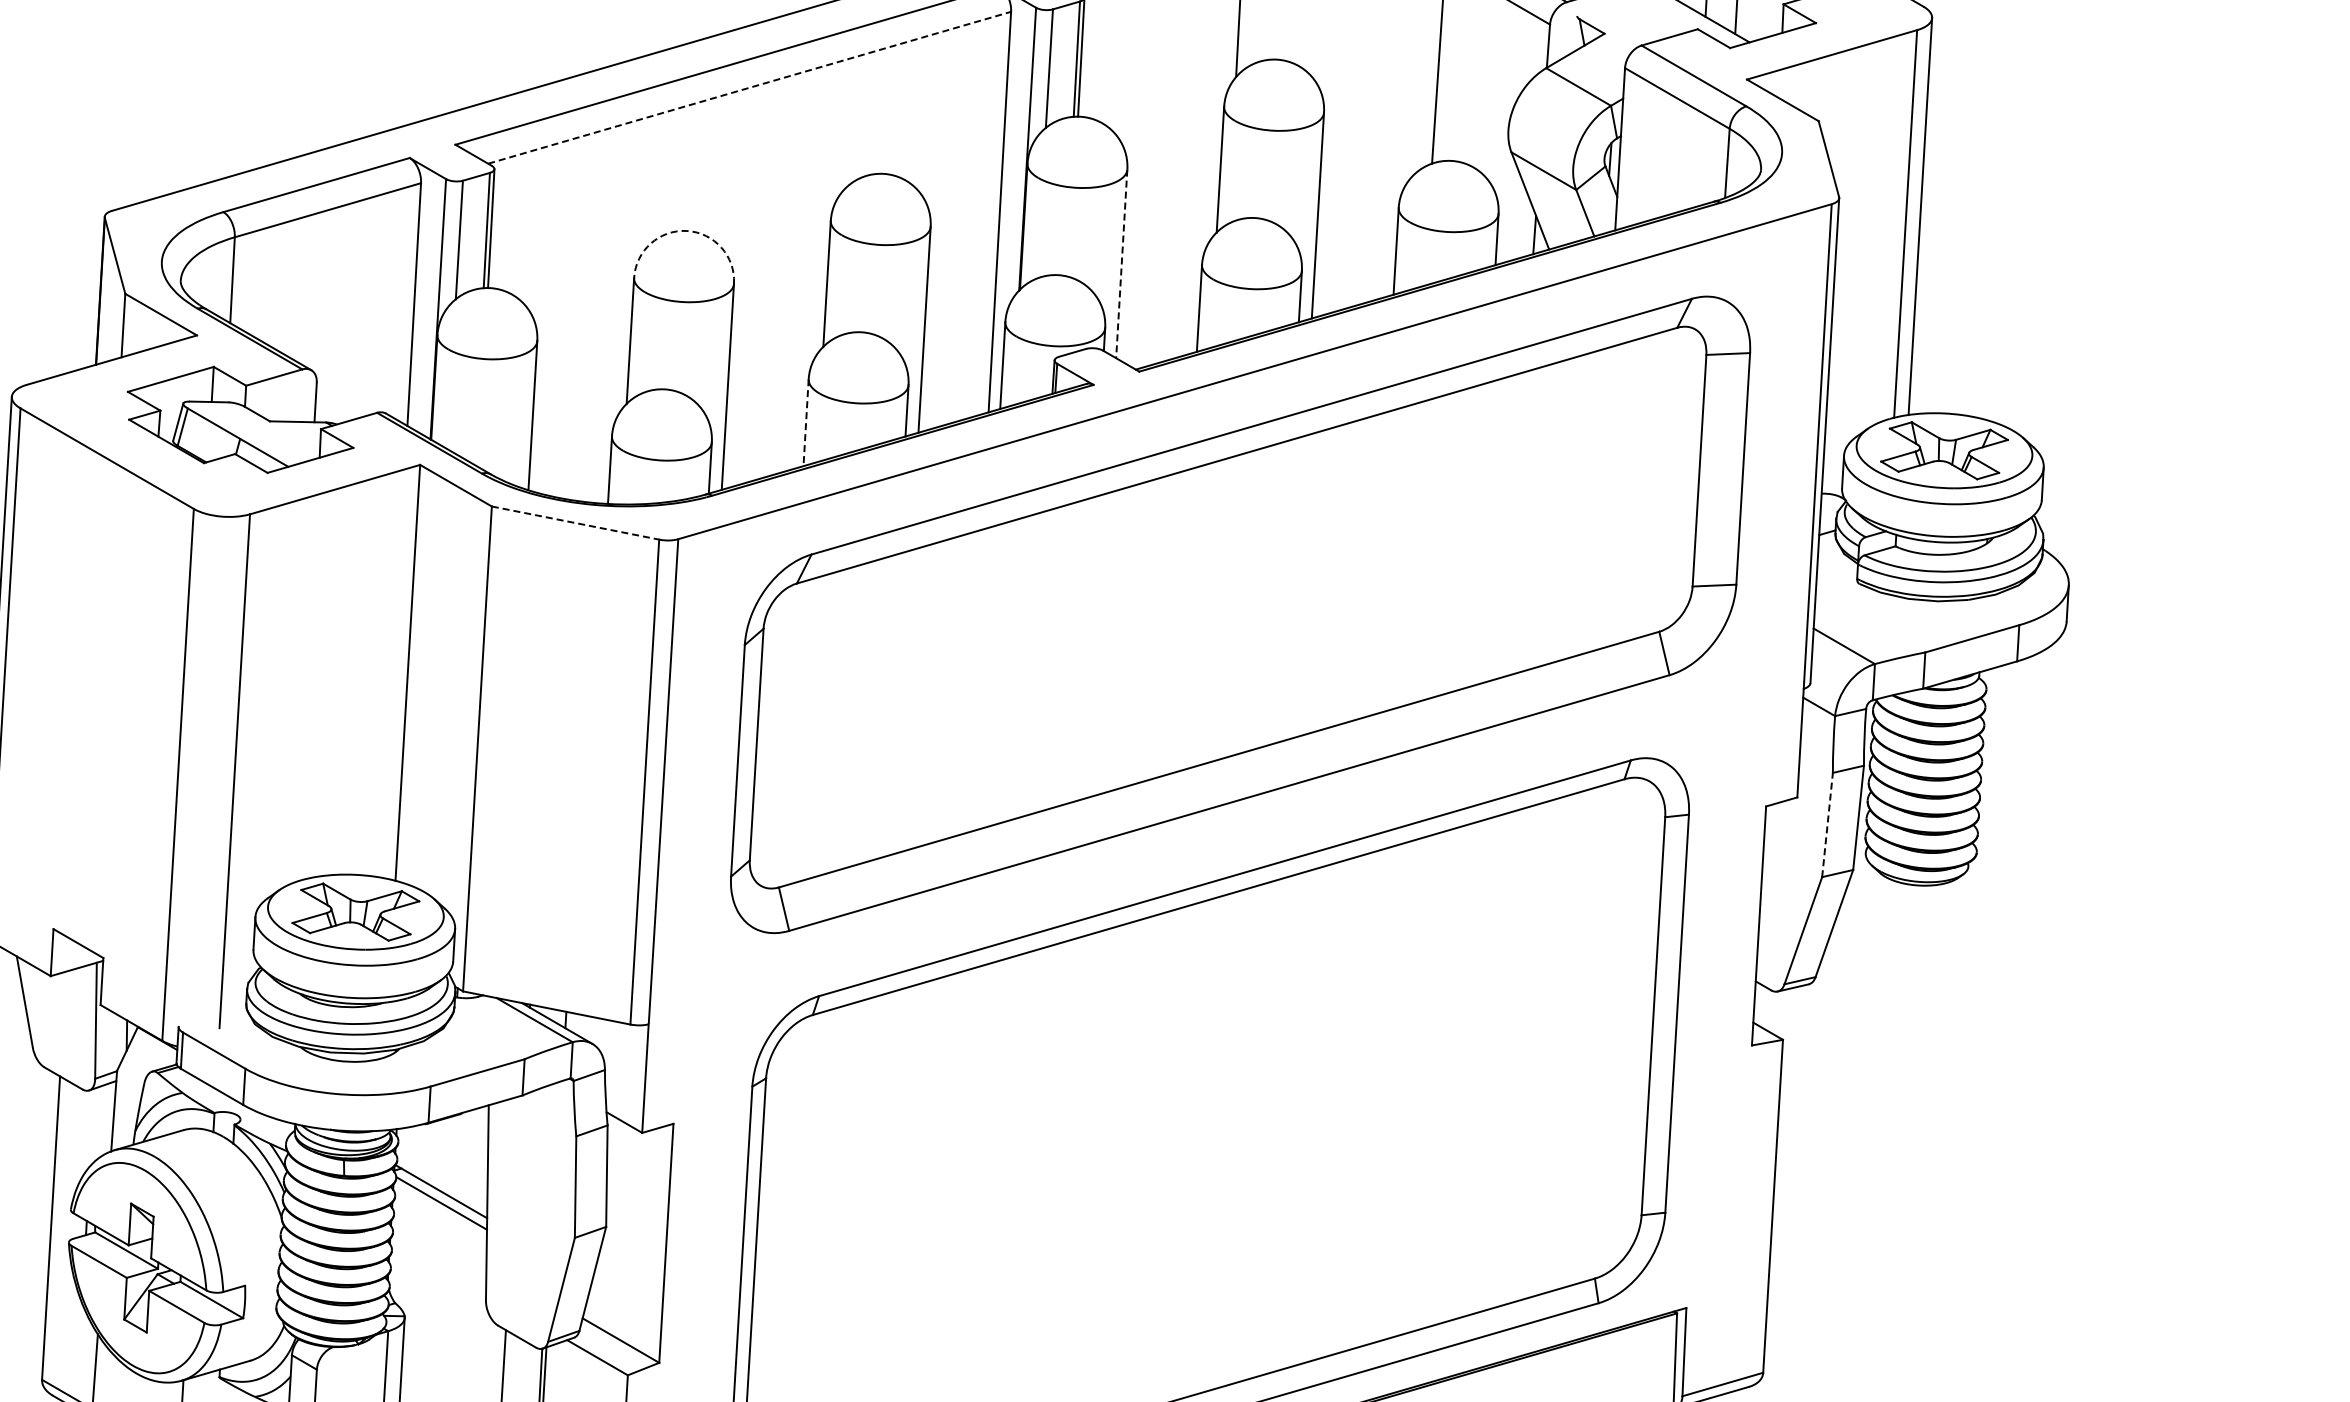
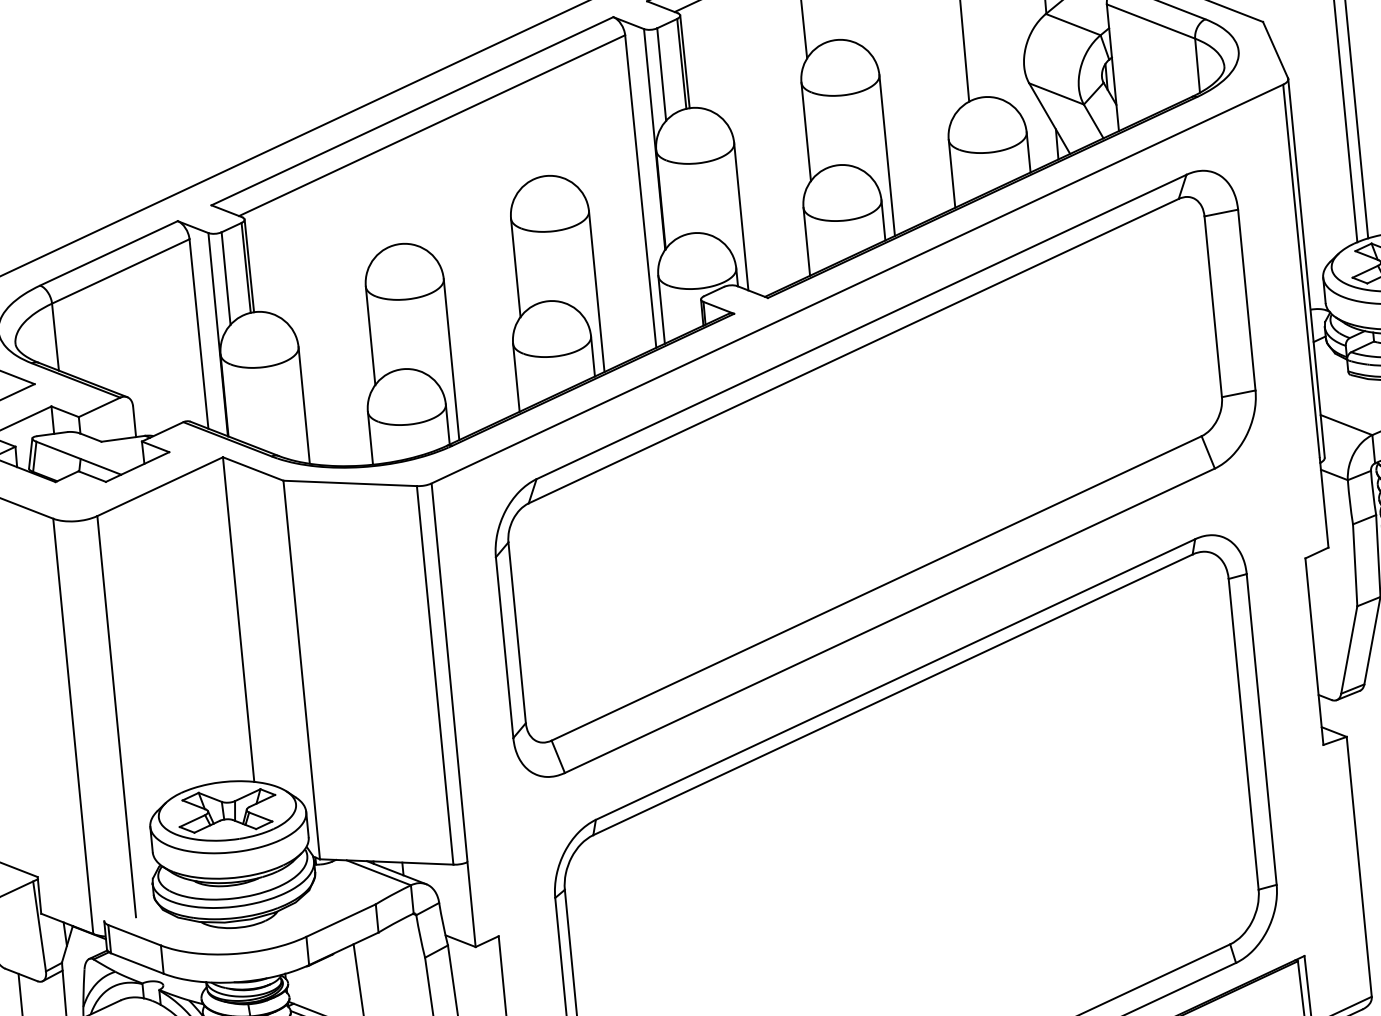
line: (750, 87) -> (432, 125), dashed -> solid
arc: (687, 230) -> (401, 243), dashed -> solid
line: (1121, 264) -> (741, 217), dashed -> solid
line: (806, 422) -> (516, 377), dashed -> solid
line: (576, 523) -> (351, 483), dashed -> solid
line: (1827, 824) -> (1355, 564), dashed -> solid

